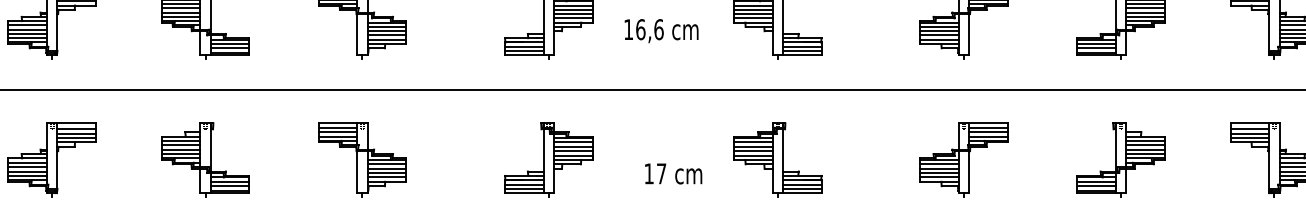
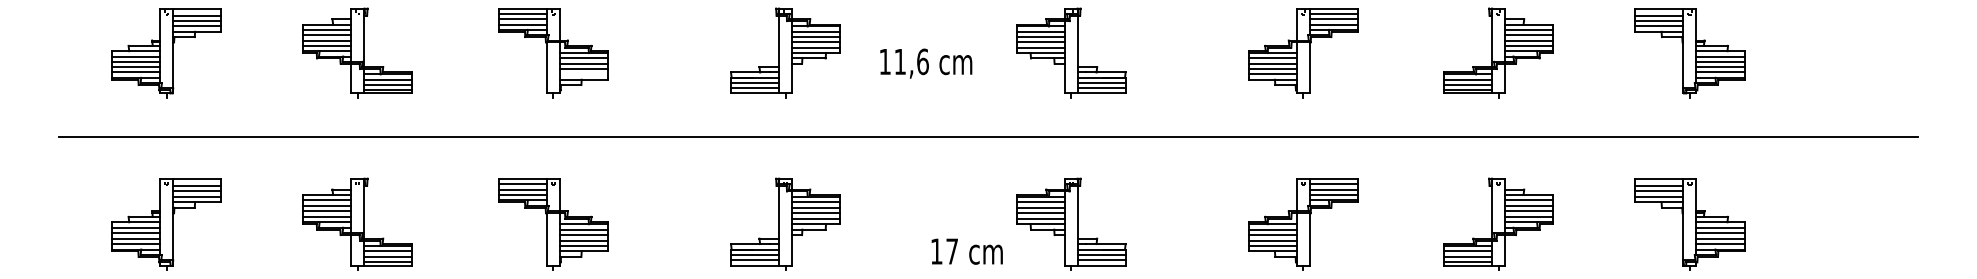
text: (640, 29) -> (900, 61), 16,6 -> 11,6
line: (386, 39) -> (583, 74), removed
text: (673, 173) -> (966, 251), moved

